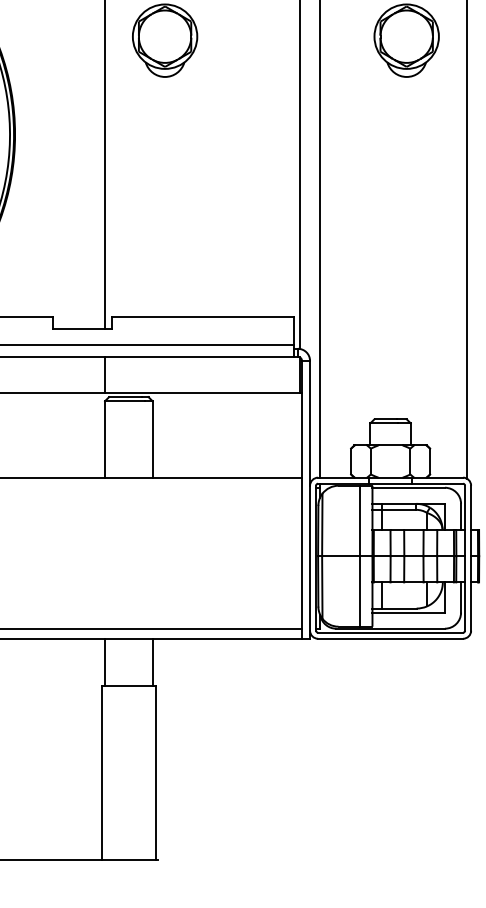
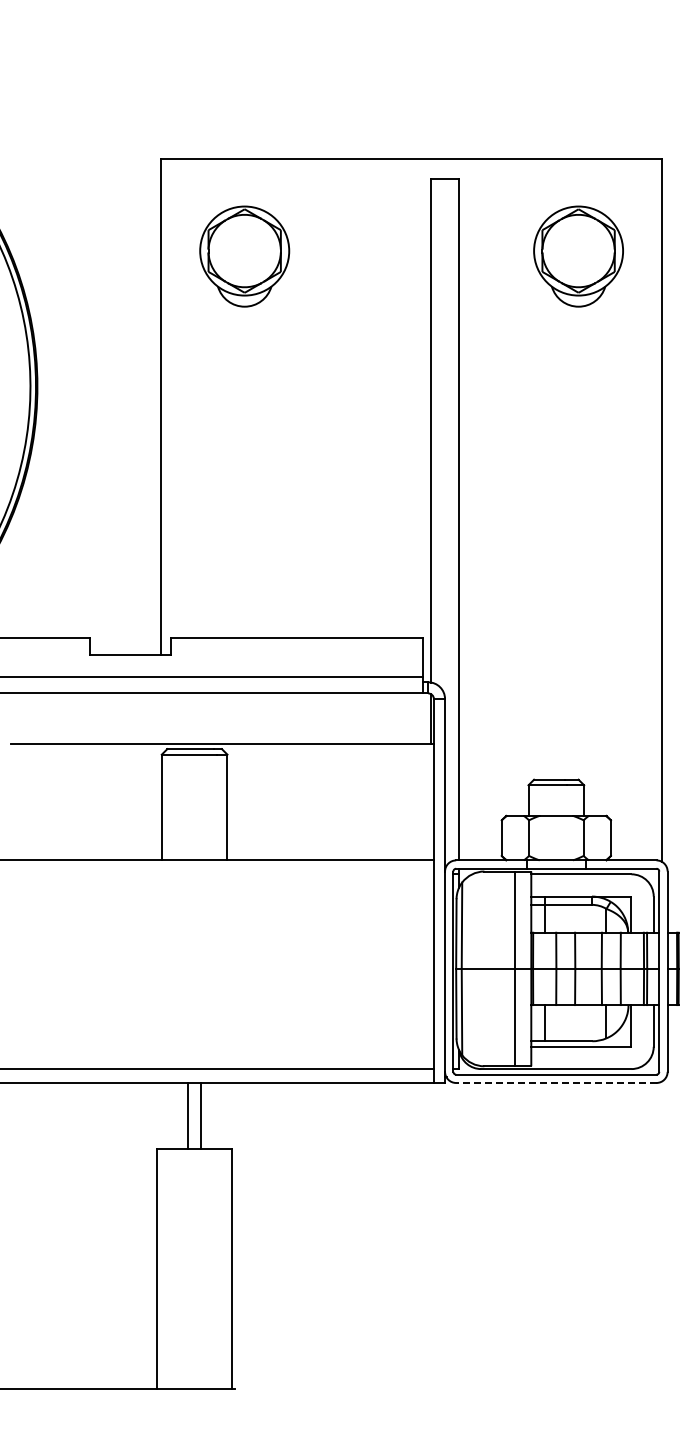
line: (104, 374) -> (161, 718), removed
line: (389, 638) -> (555, 1082), solid -> dashed
line: (104, 662) -> (187, 1115), moved
line: (152, 662) -> (201, 1115), moved

